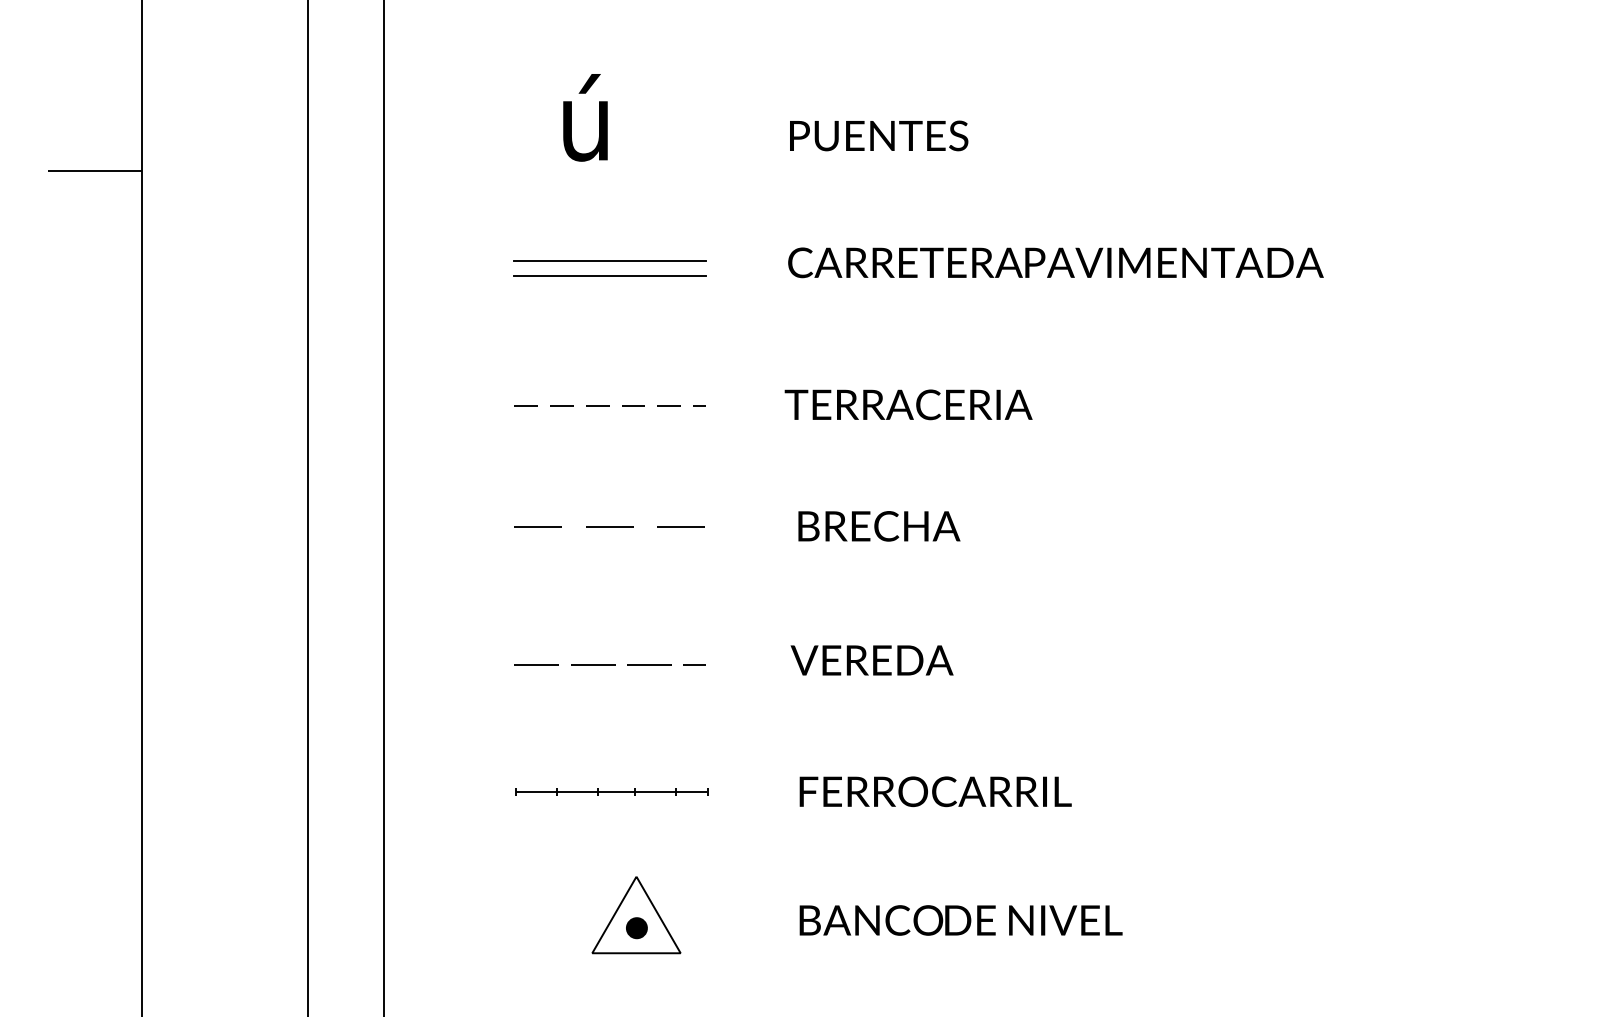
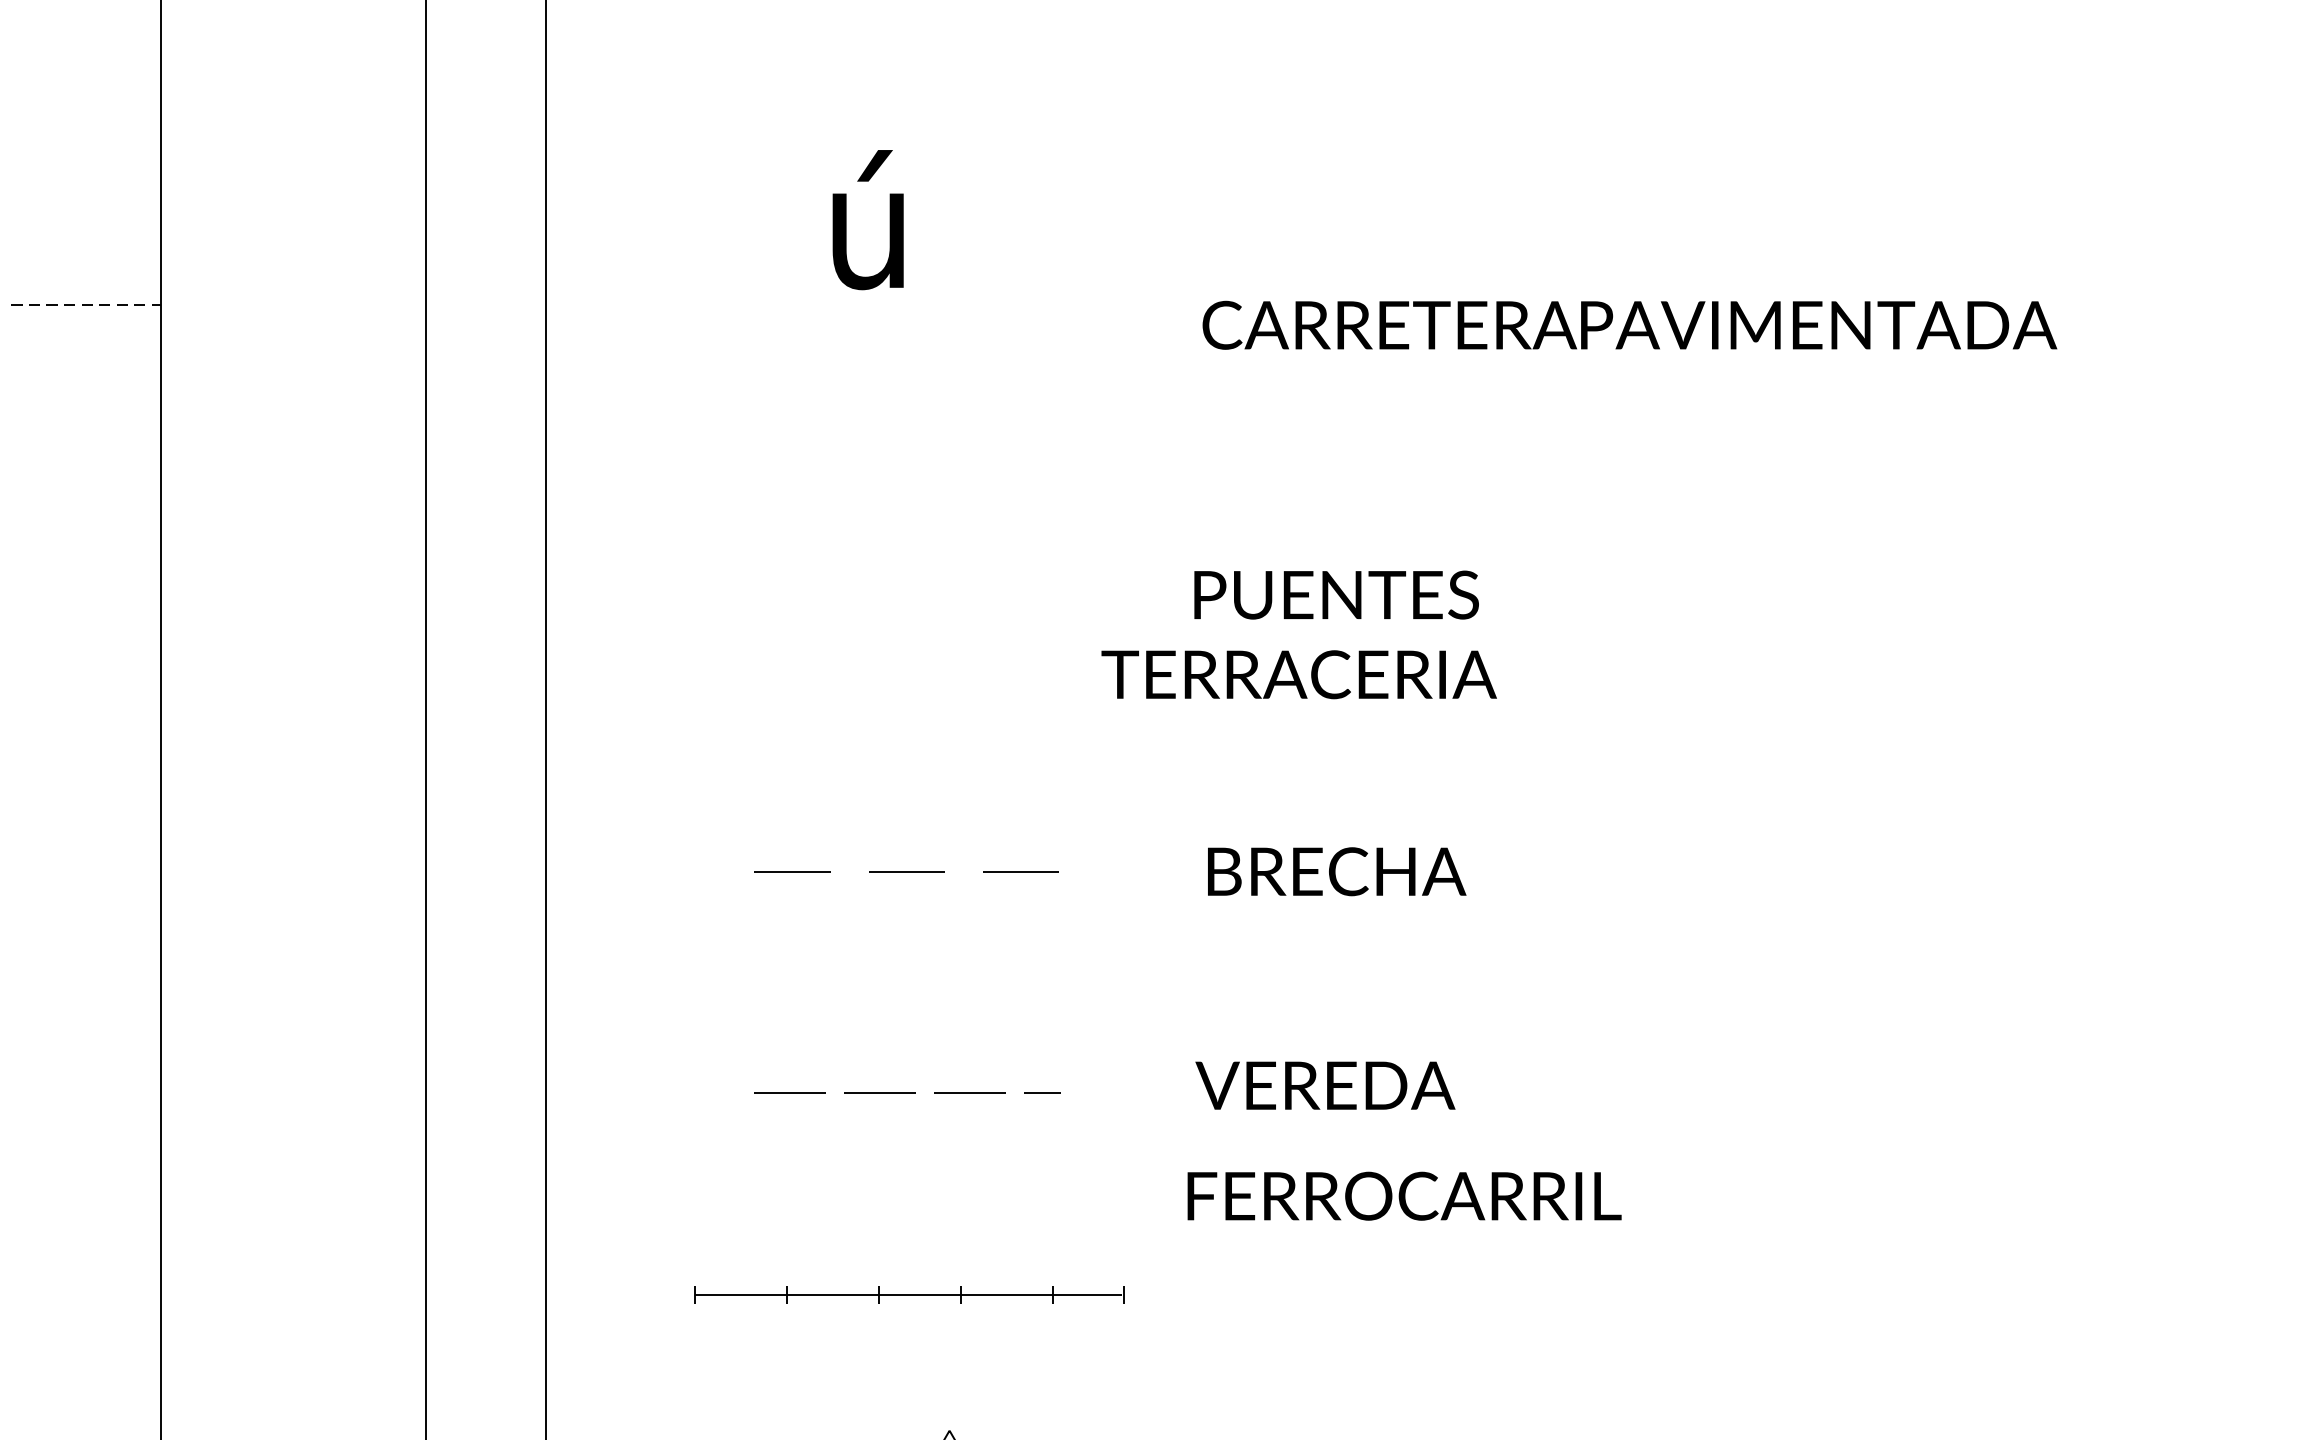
text: (879, 135) -> (1337, 594), moved
line: (95, 171) -> (86, 305), solid -> dashed
line: (610, 261) -> (908, 449), removed
text: (1055, 262) -> (1629, 324), moved
line: (610, 276) -> (908, 473), removed
text: (908, 404) -> (1298, 674), moved
line: (609, 405) -> (906, 678), removed
part: (611, 791) -> (909, 1294), size x1.4
text: (935, 791) -> (1404, 1195), moved

